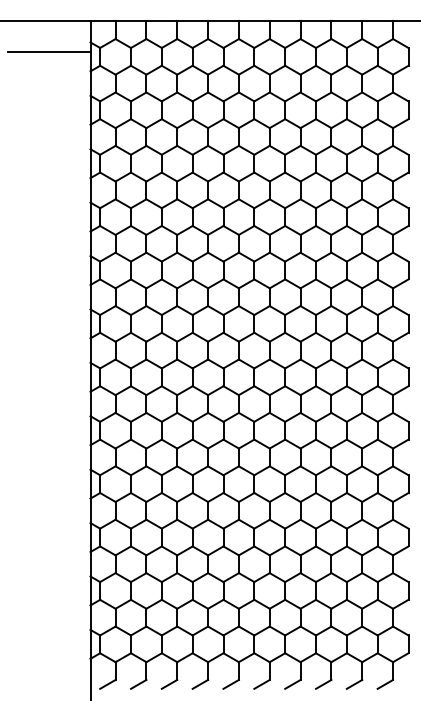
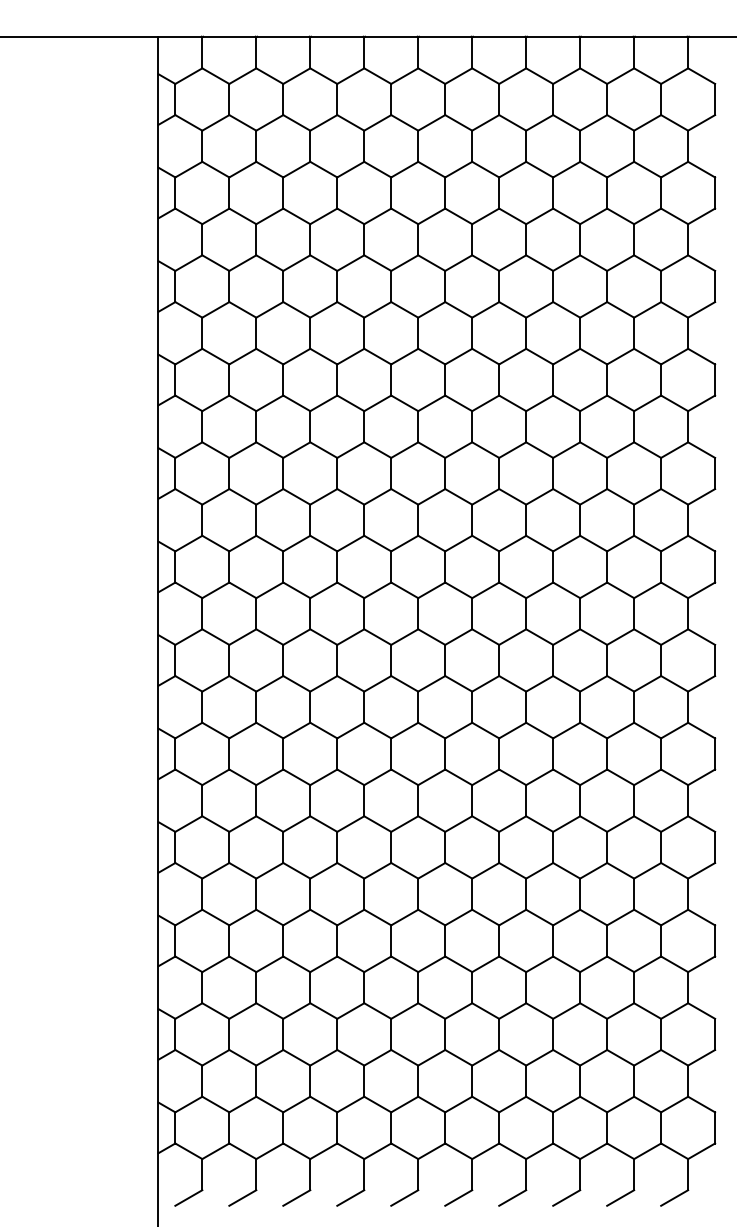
line: (49, 51) -> (86, 90), removed

